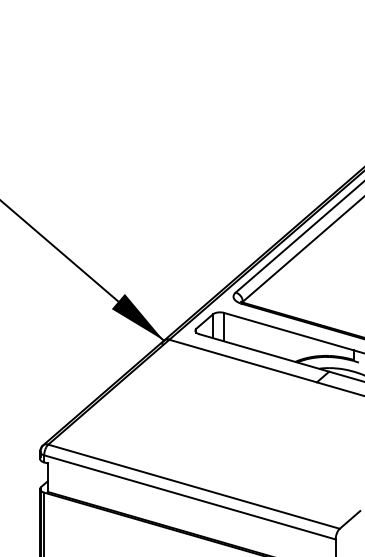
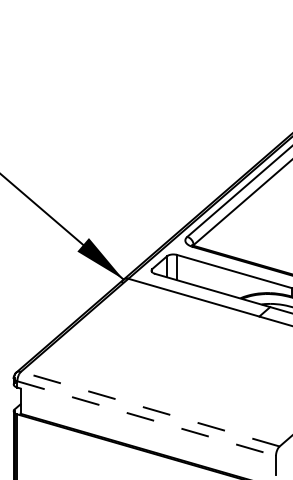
line: (194, 486) -> (150, 408), solid -> dashed
line: (189, 497) -> (146, 418), solid -> dashed

